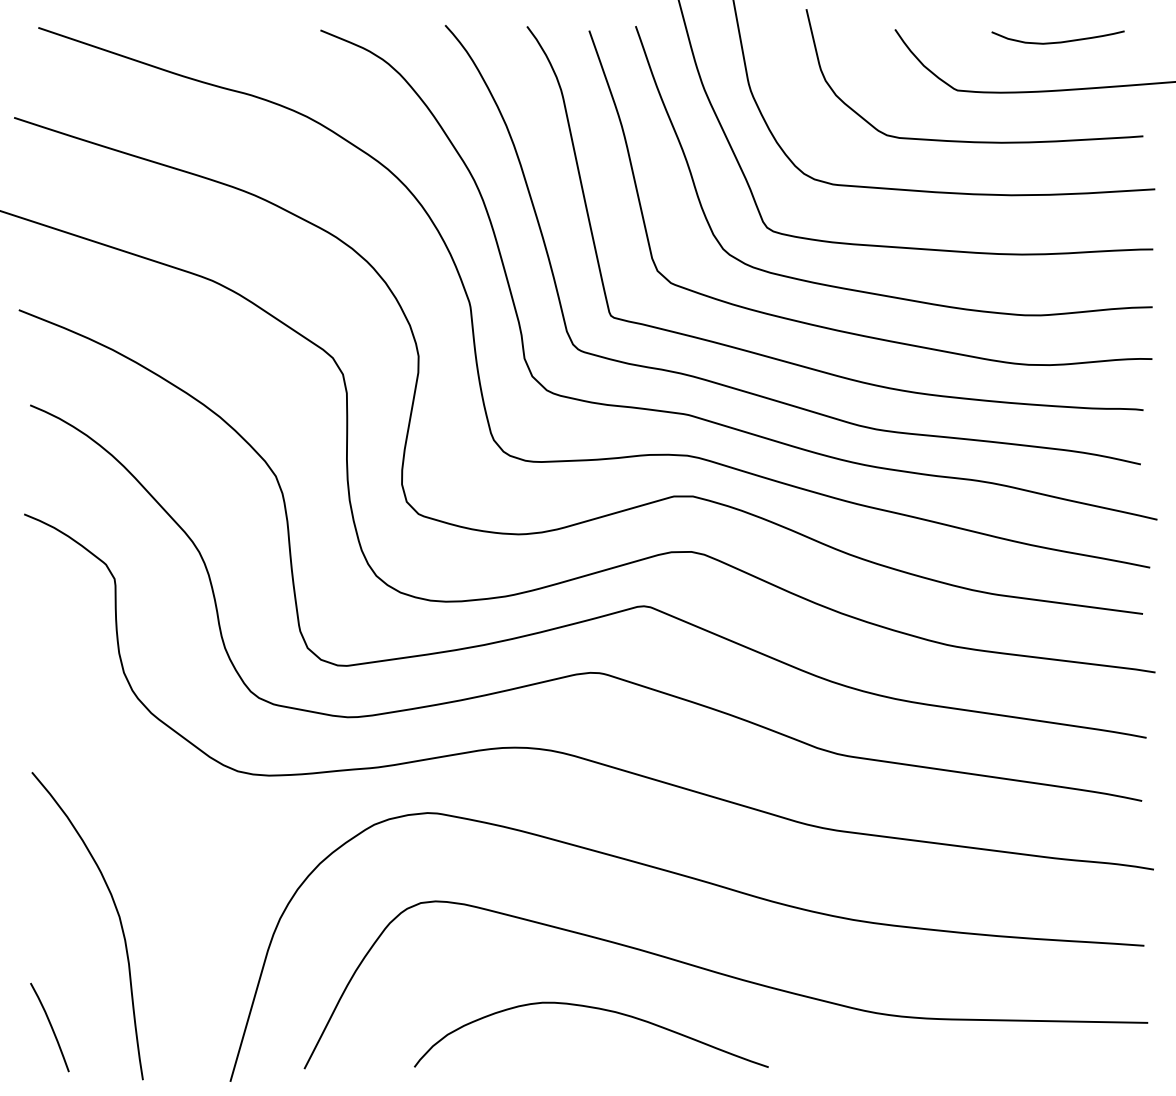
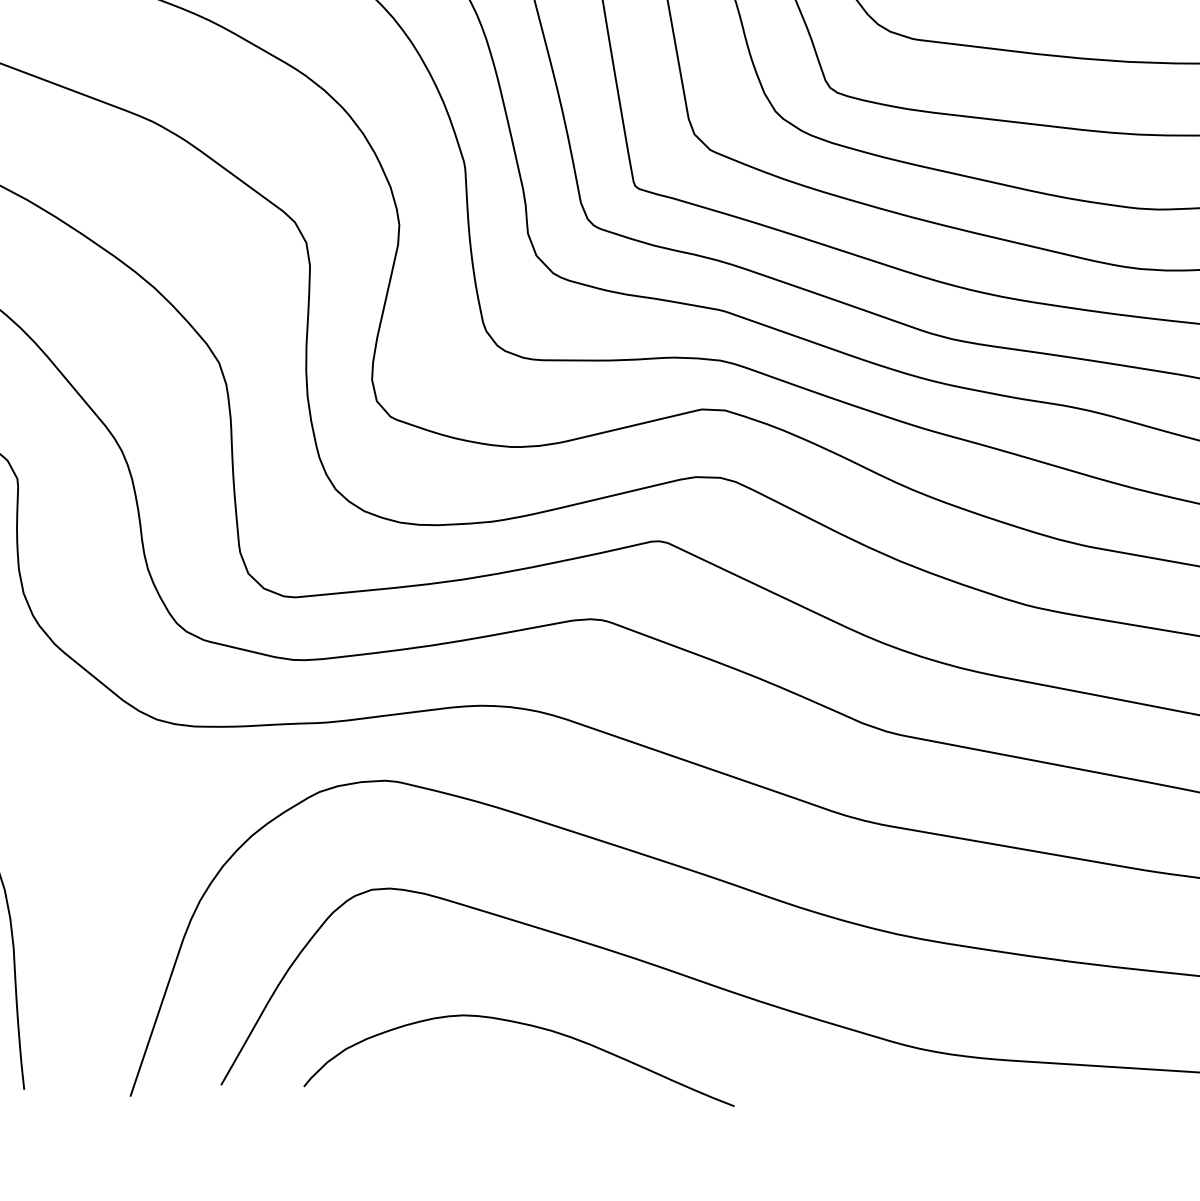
curve: (597, 1009) -> (529, 1026), moved

